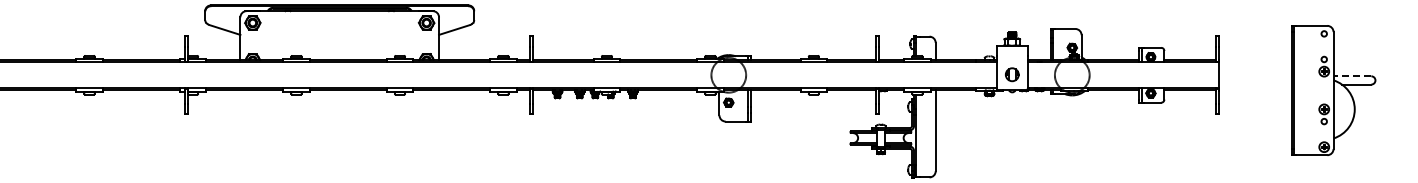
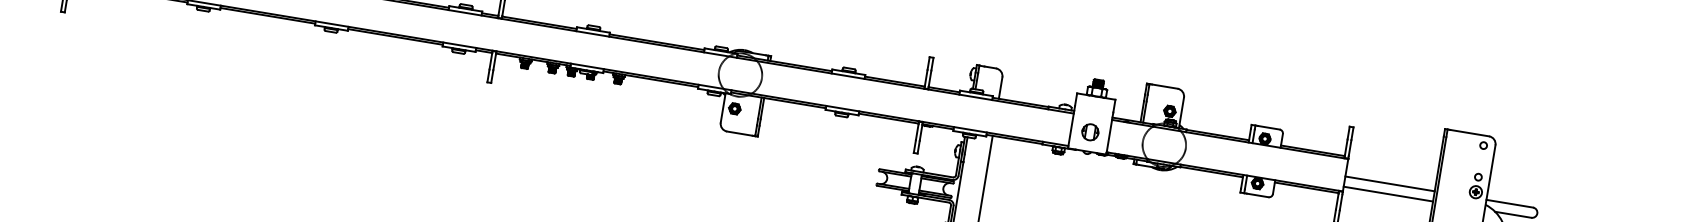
line: (1255, 76) -> (1390, 184), added
line: (1352, 76) -> (1509, 203), dashed -> solid
line: (1255, 84) -> (1388, 194), added

